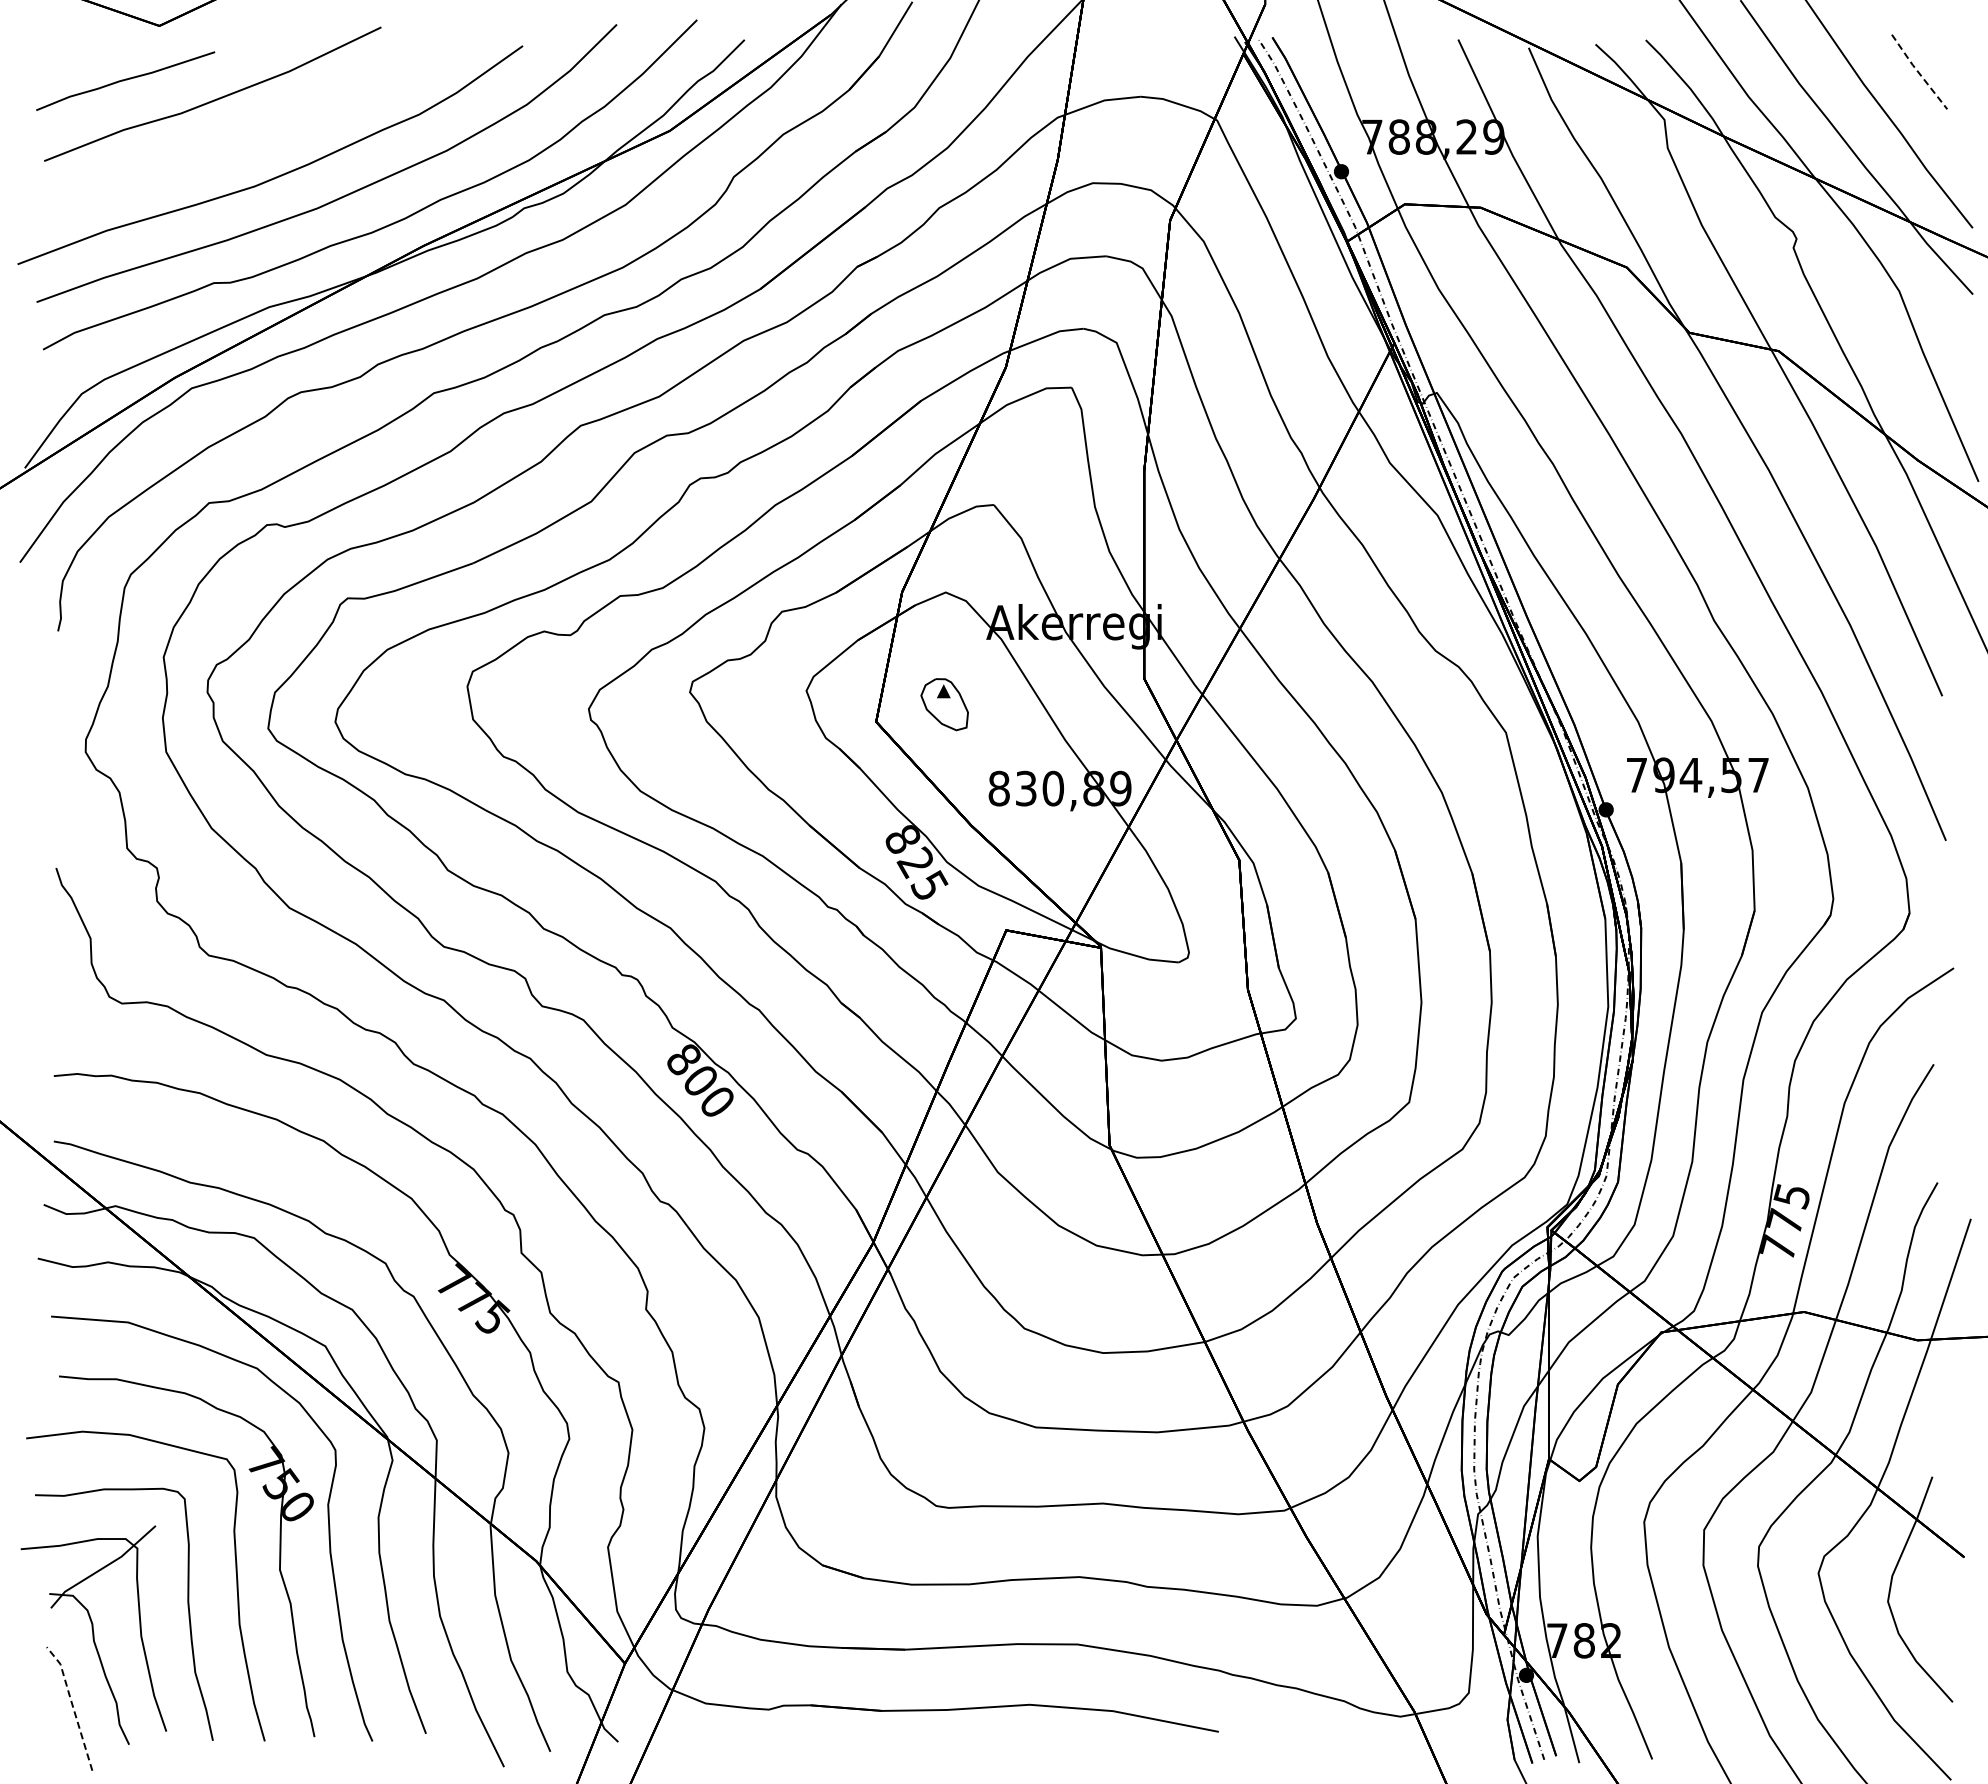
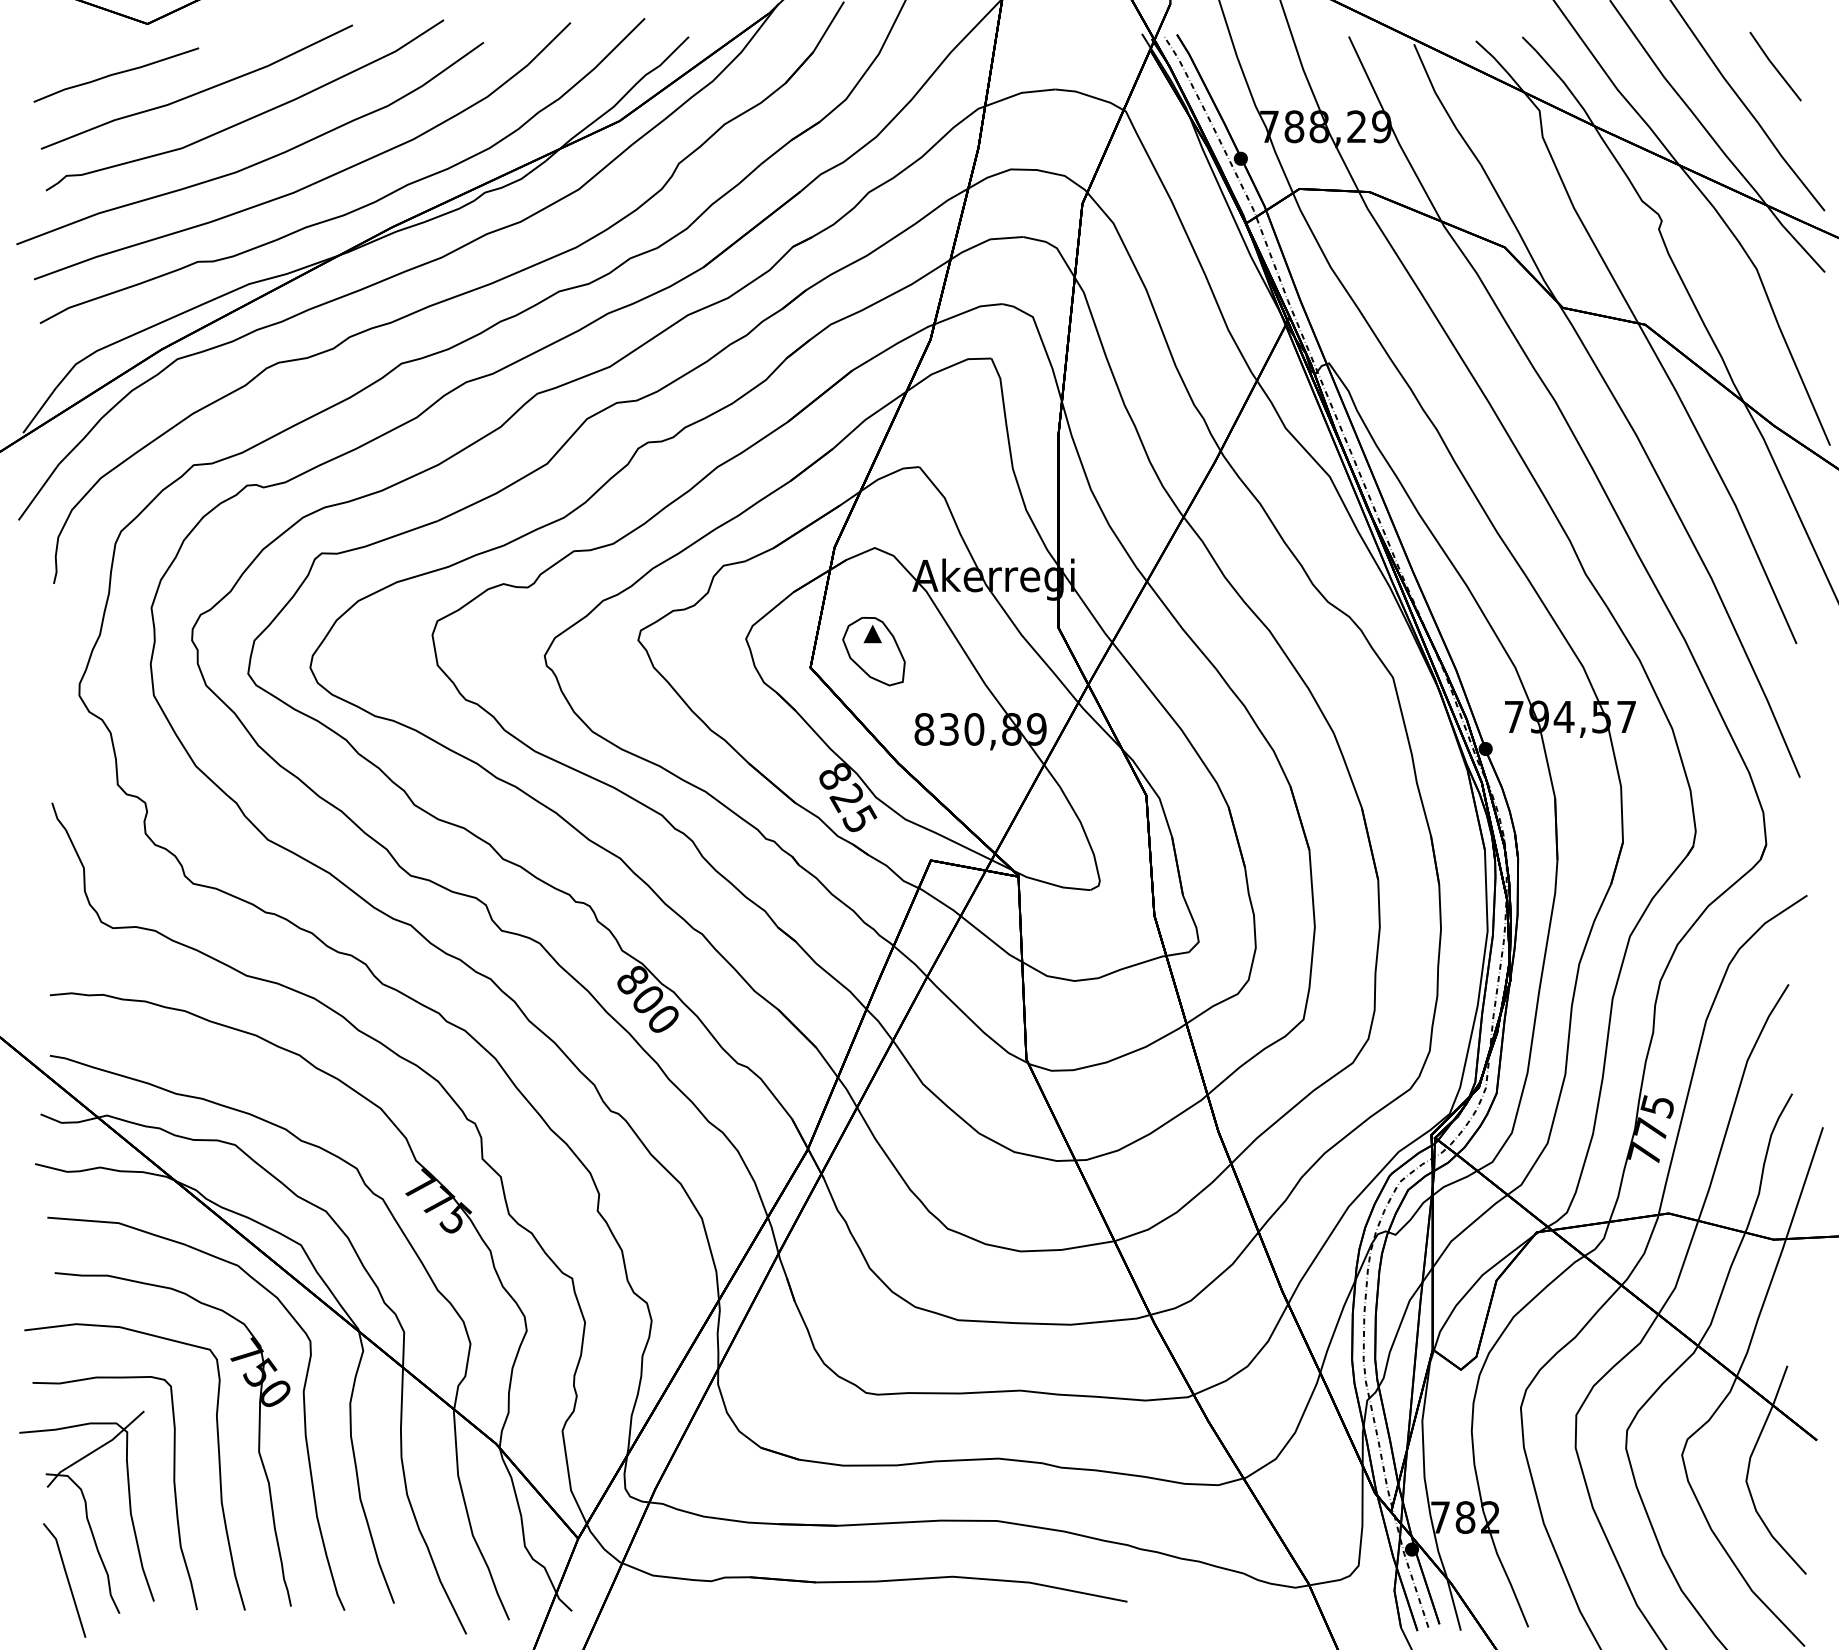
line: (1918, 72) -> (1774, 67), dashed -> solid
curve: (269, 127) -> (249, 117), added
part: (944, 704) -> (873, 651), size x1.43
line: (72, 1705) -> (67, 1577), dashed -> solid

